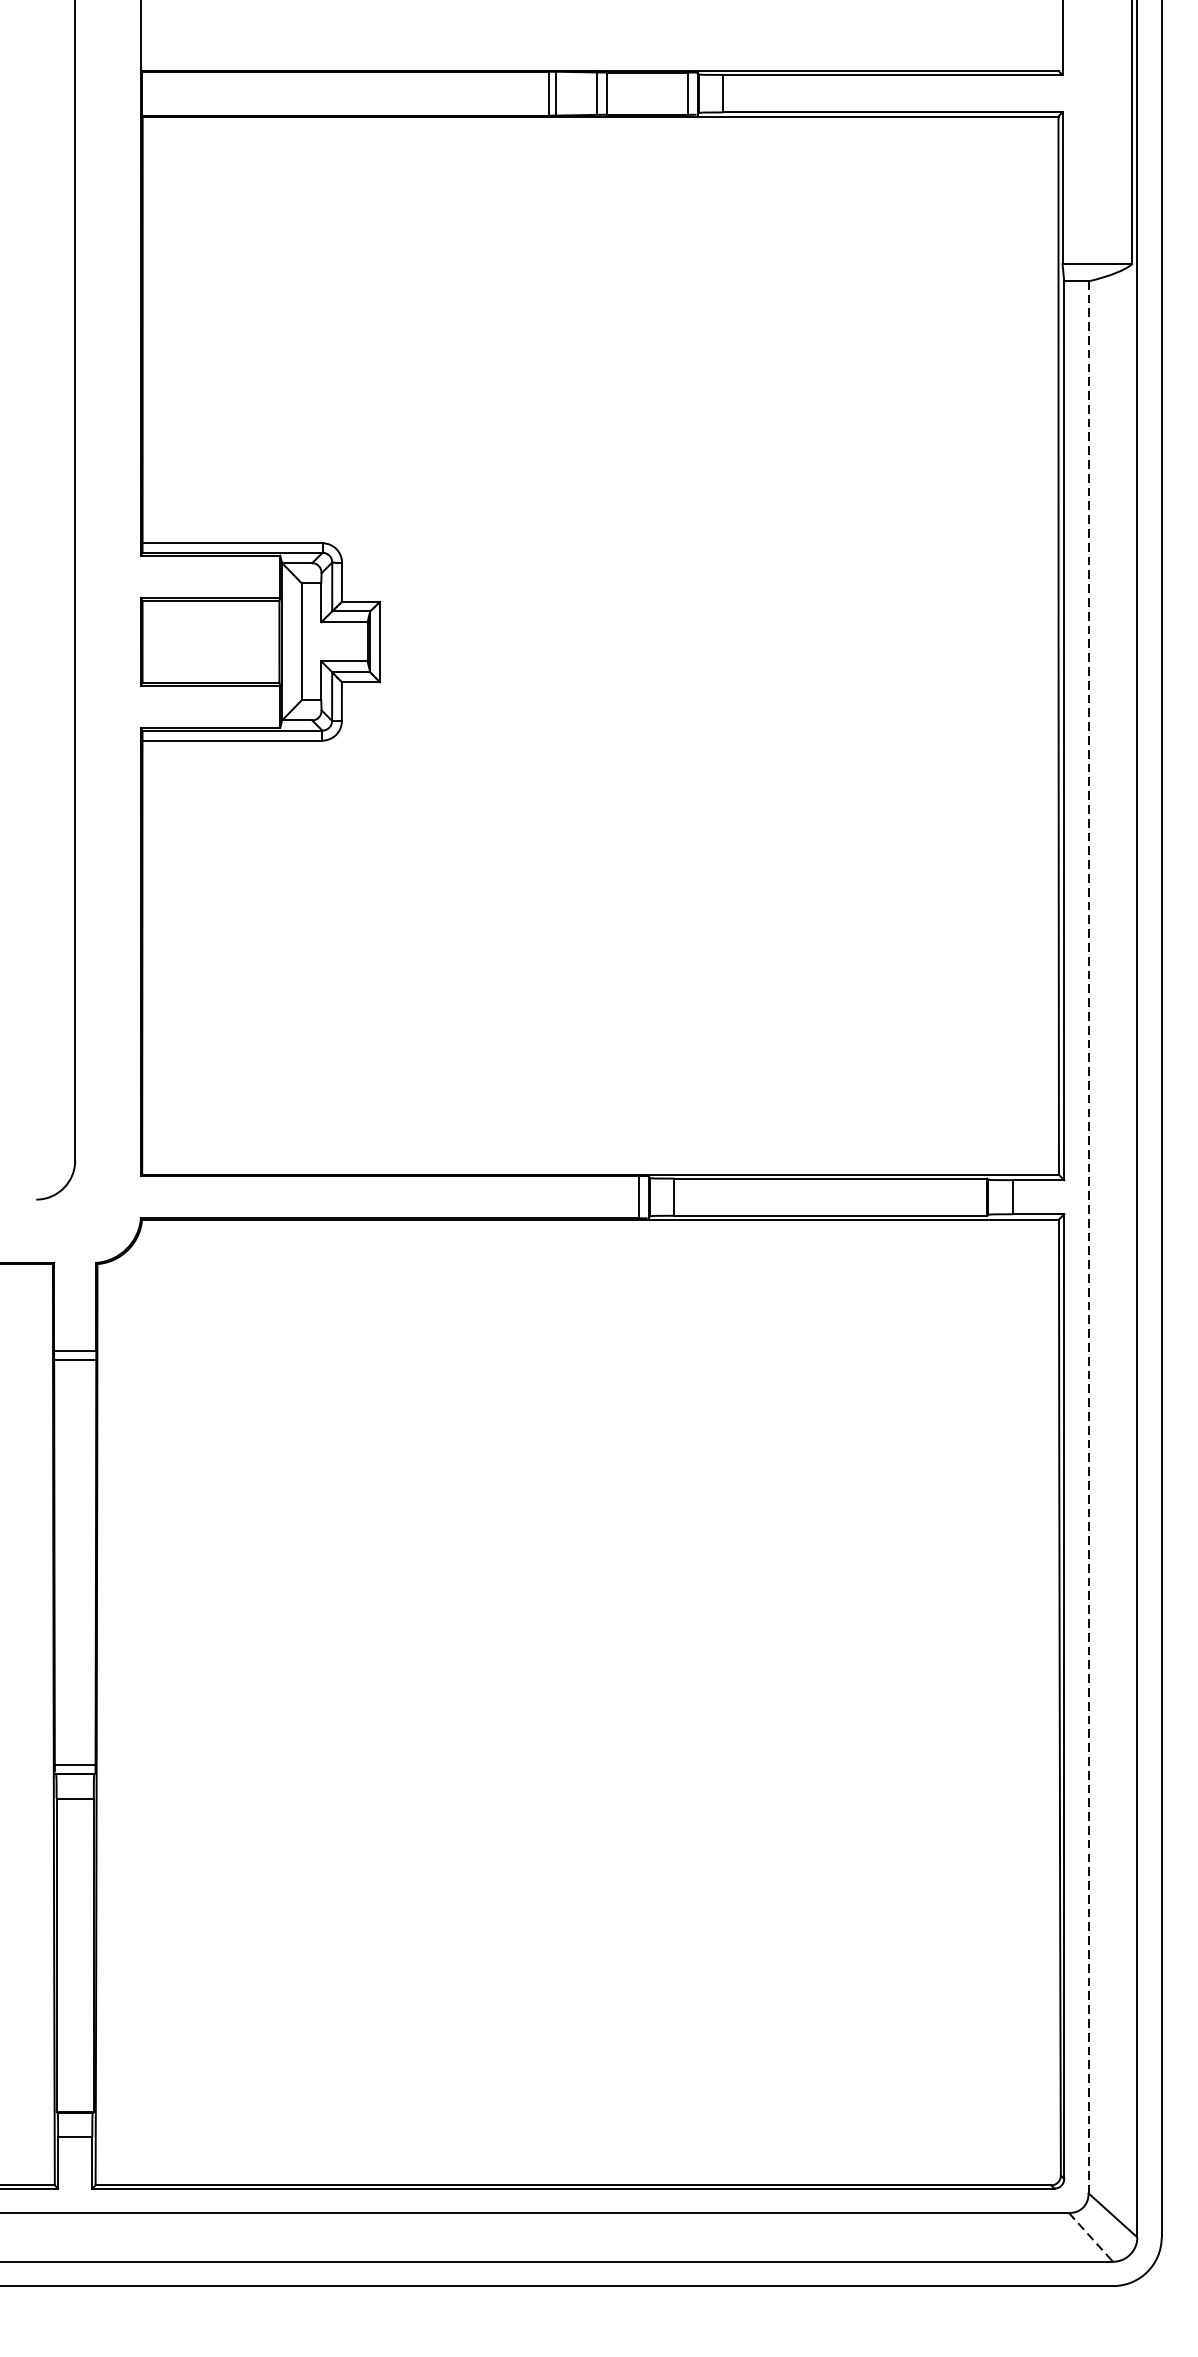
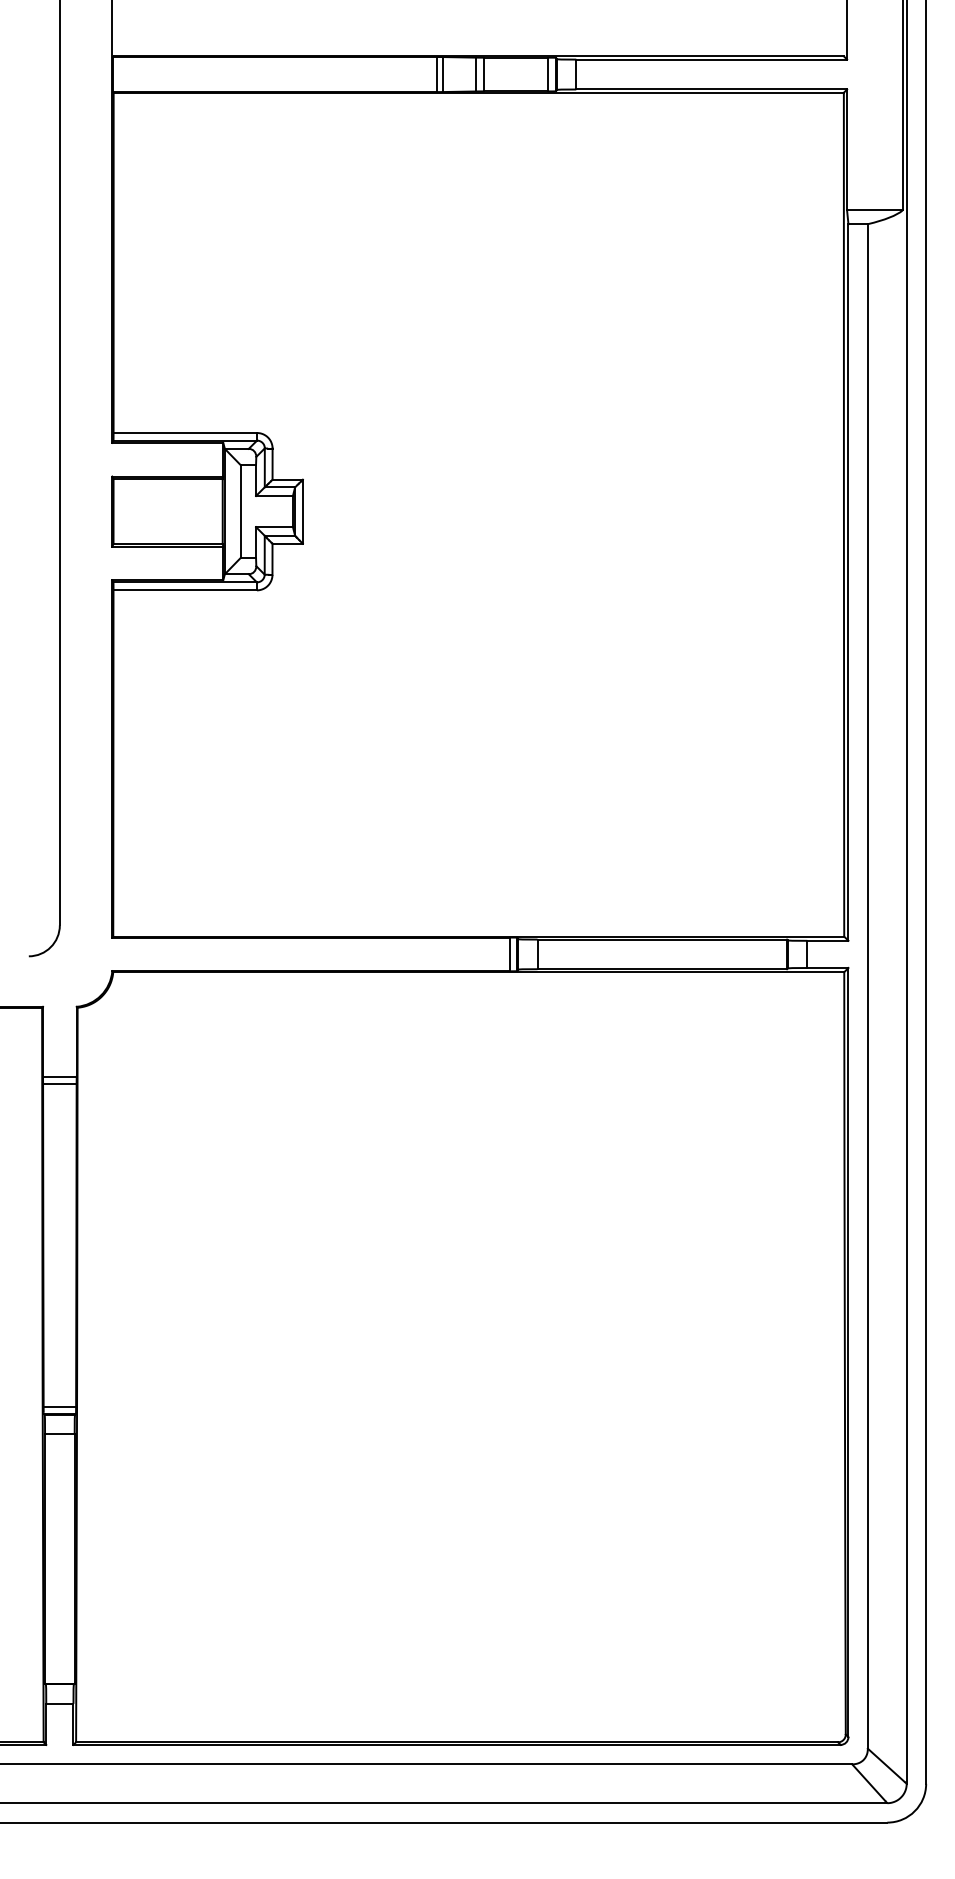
line: (1088, 1236) -> (867, 985), dashed -> solid
line: (1089, 2235) -> (868, 1782), dashed -> solid

